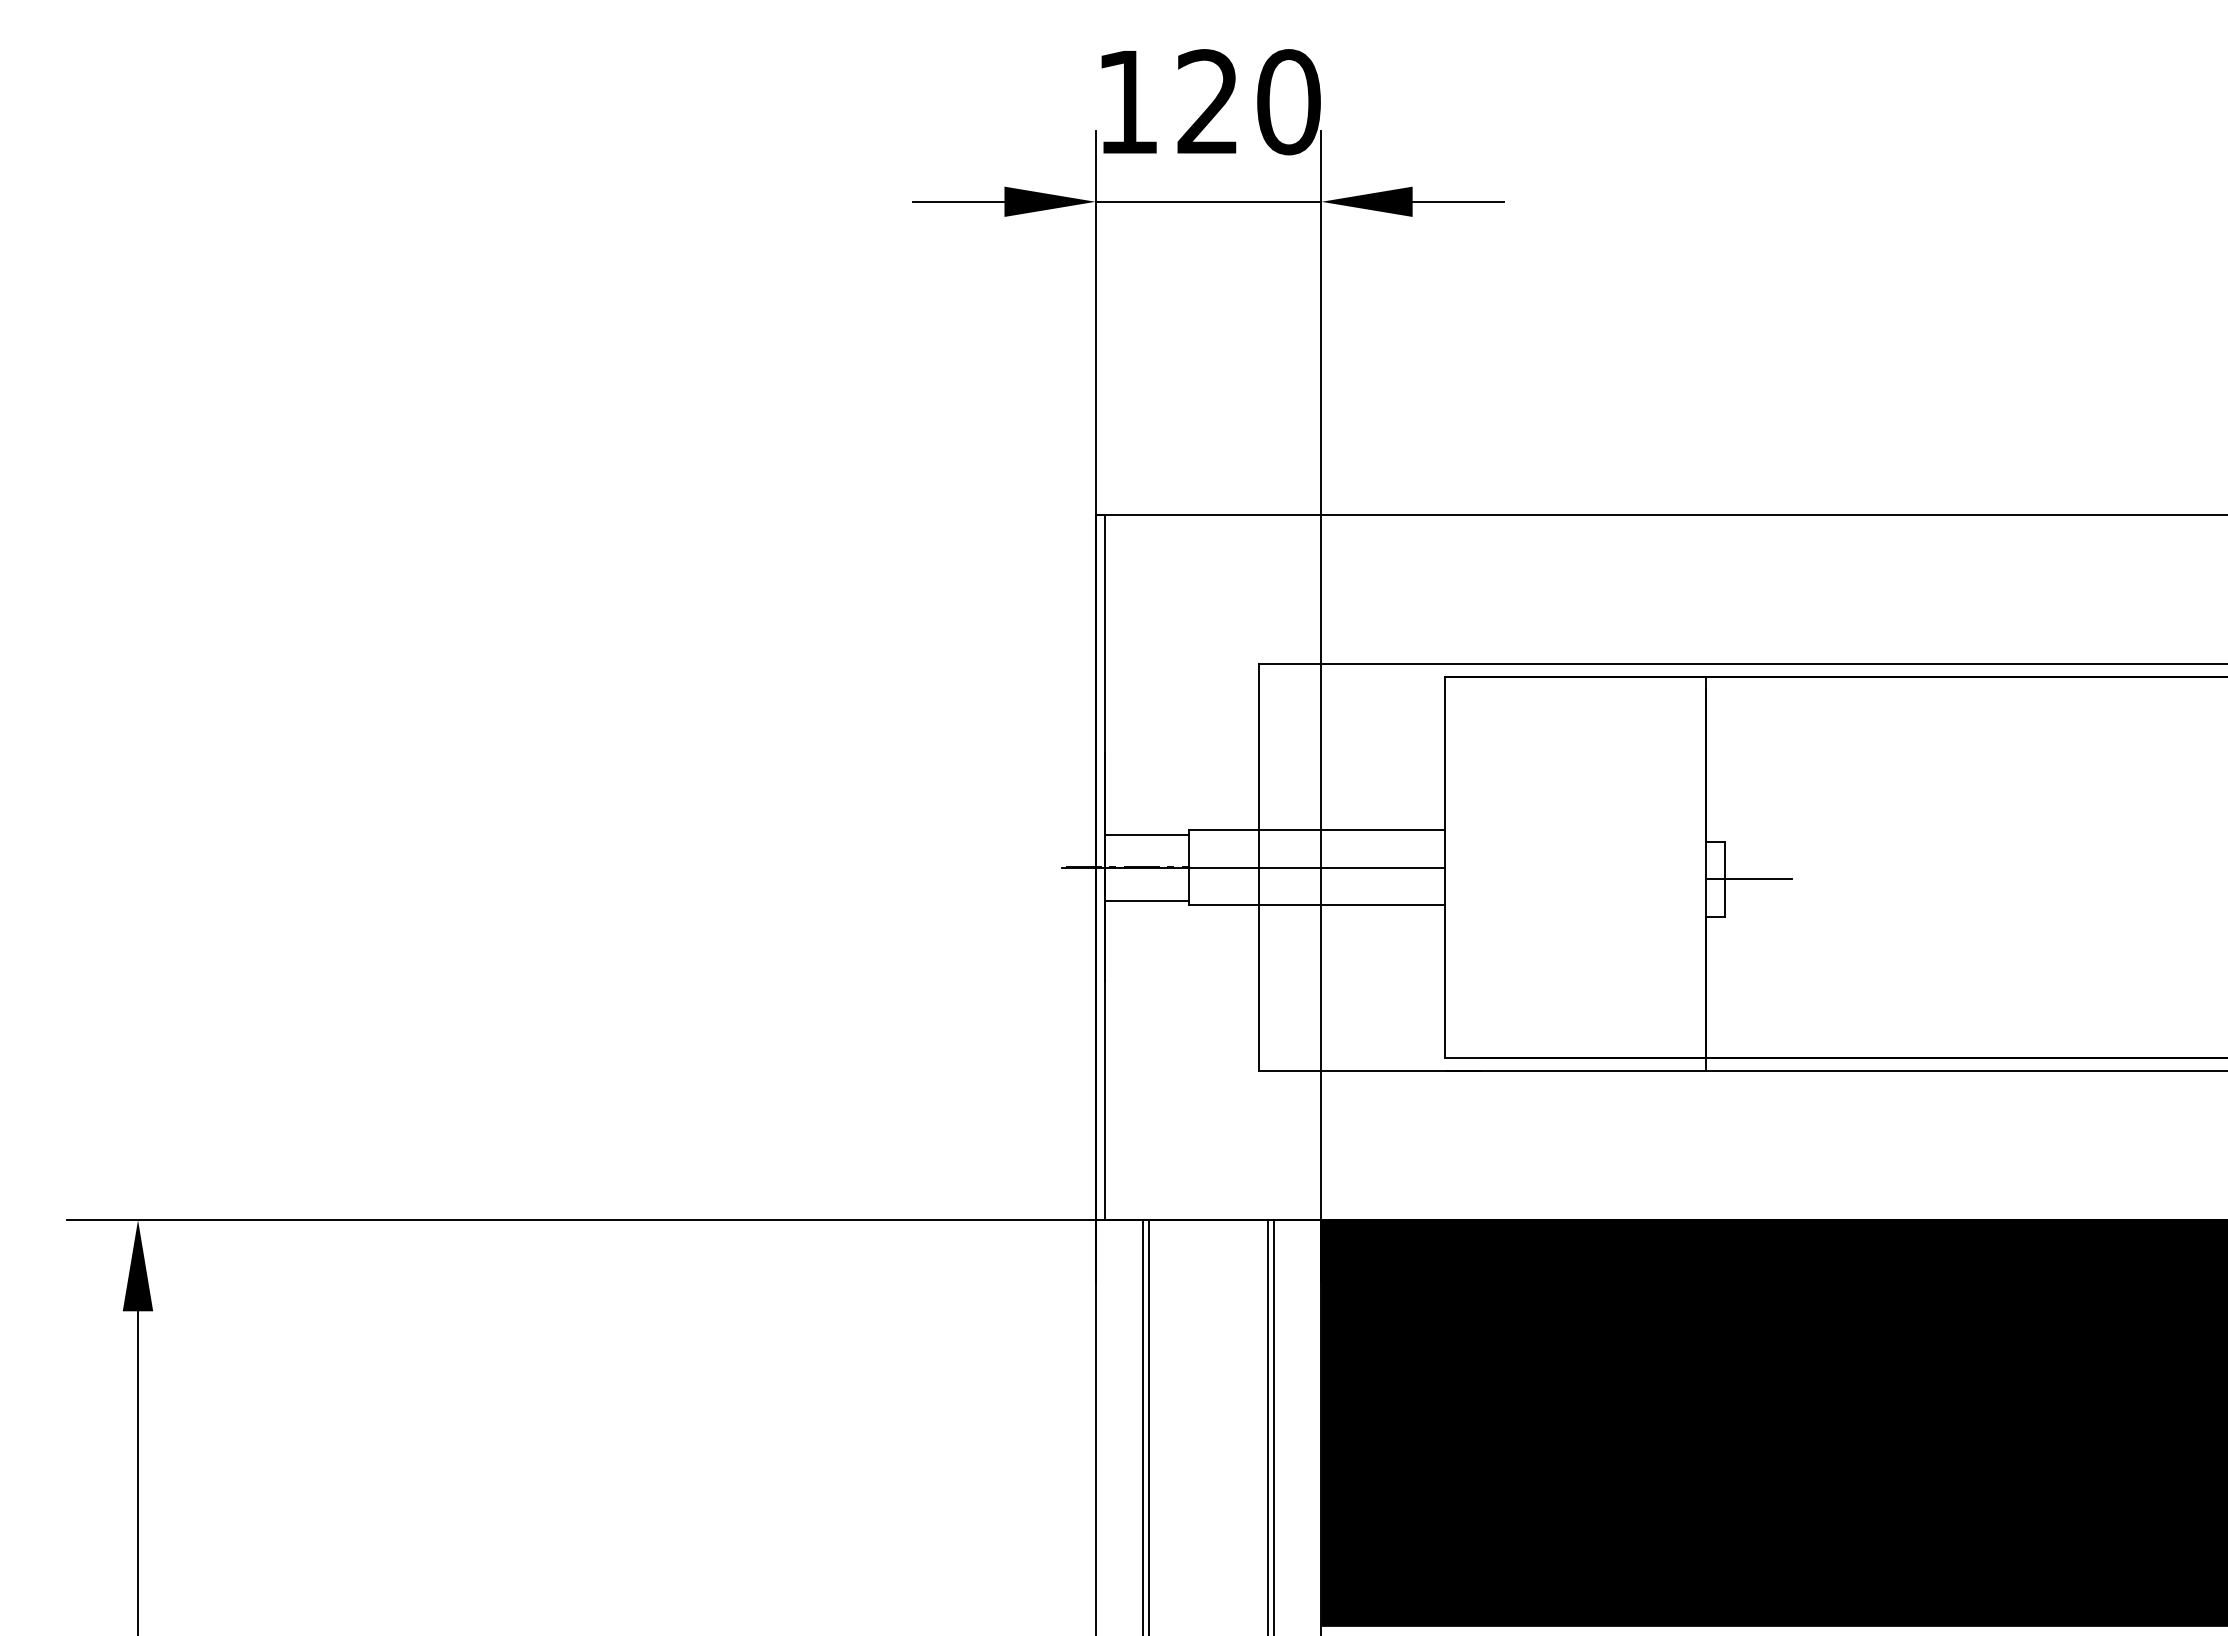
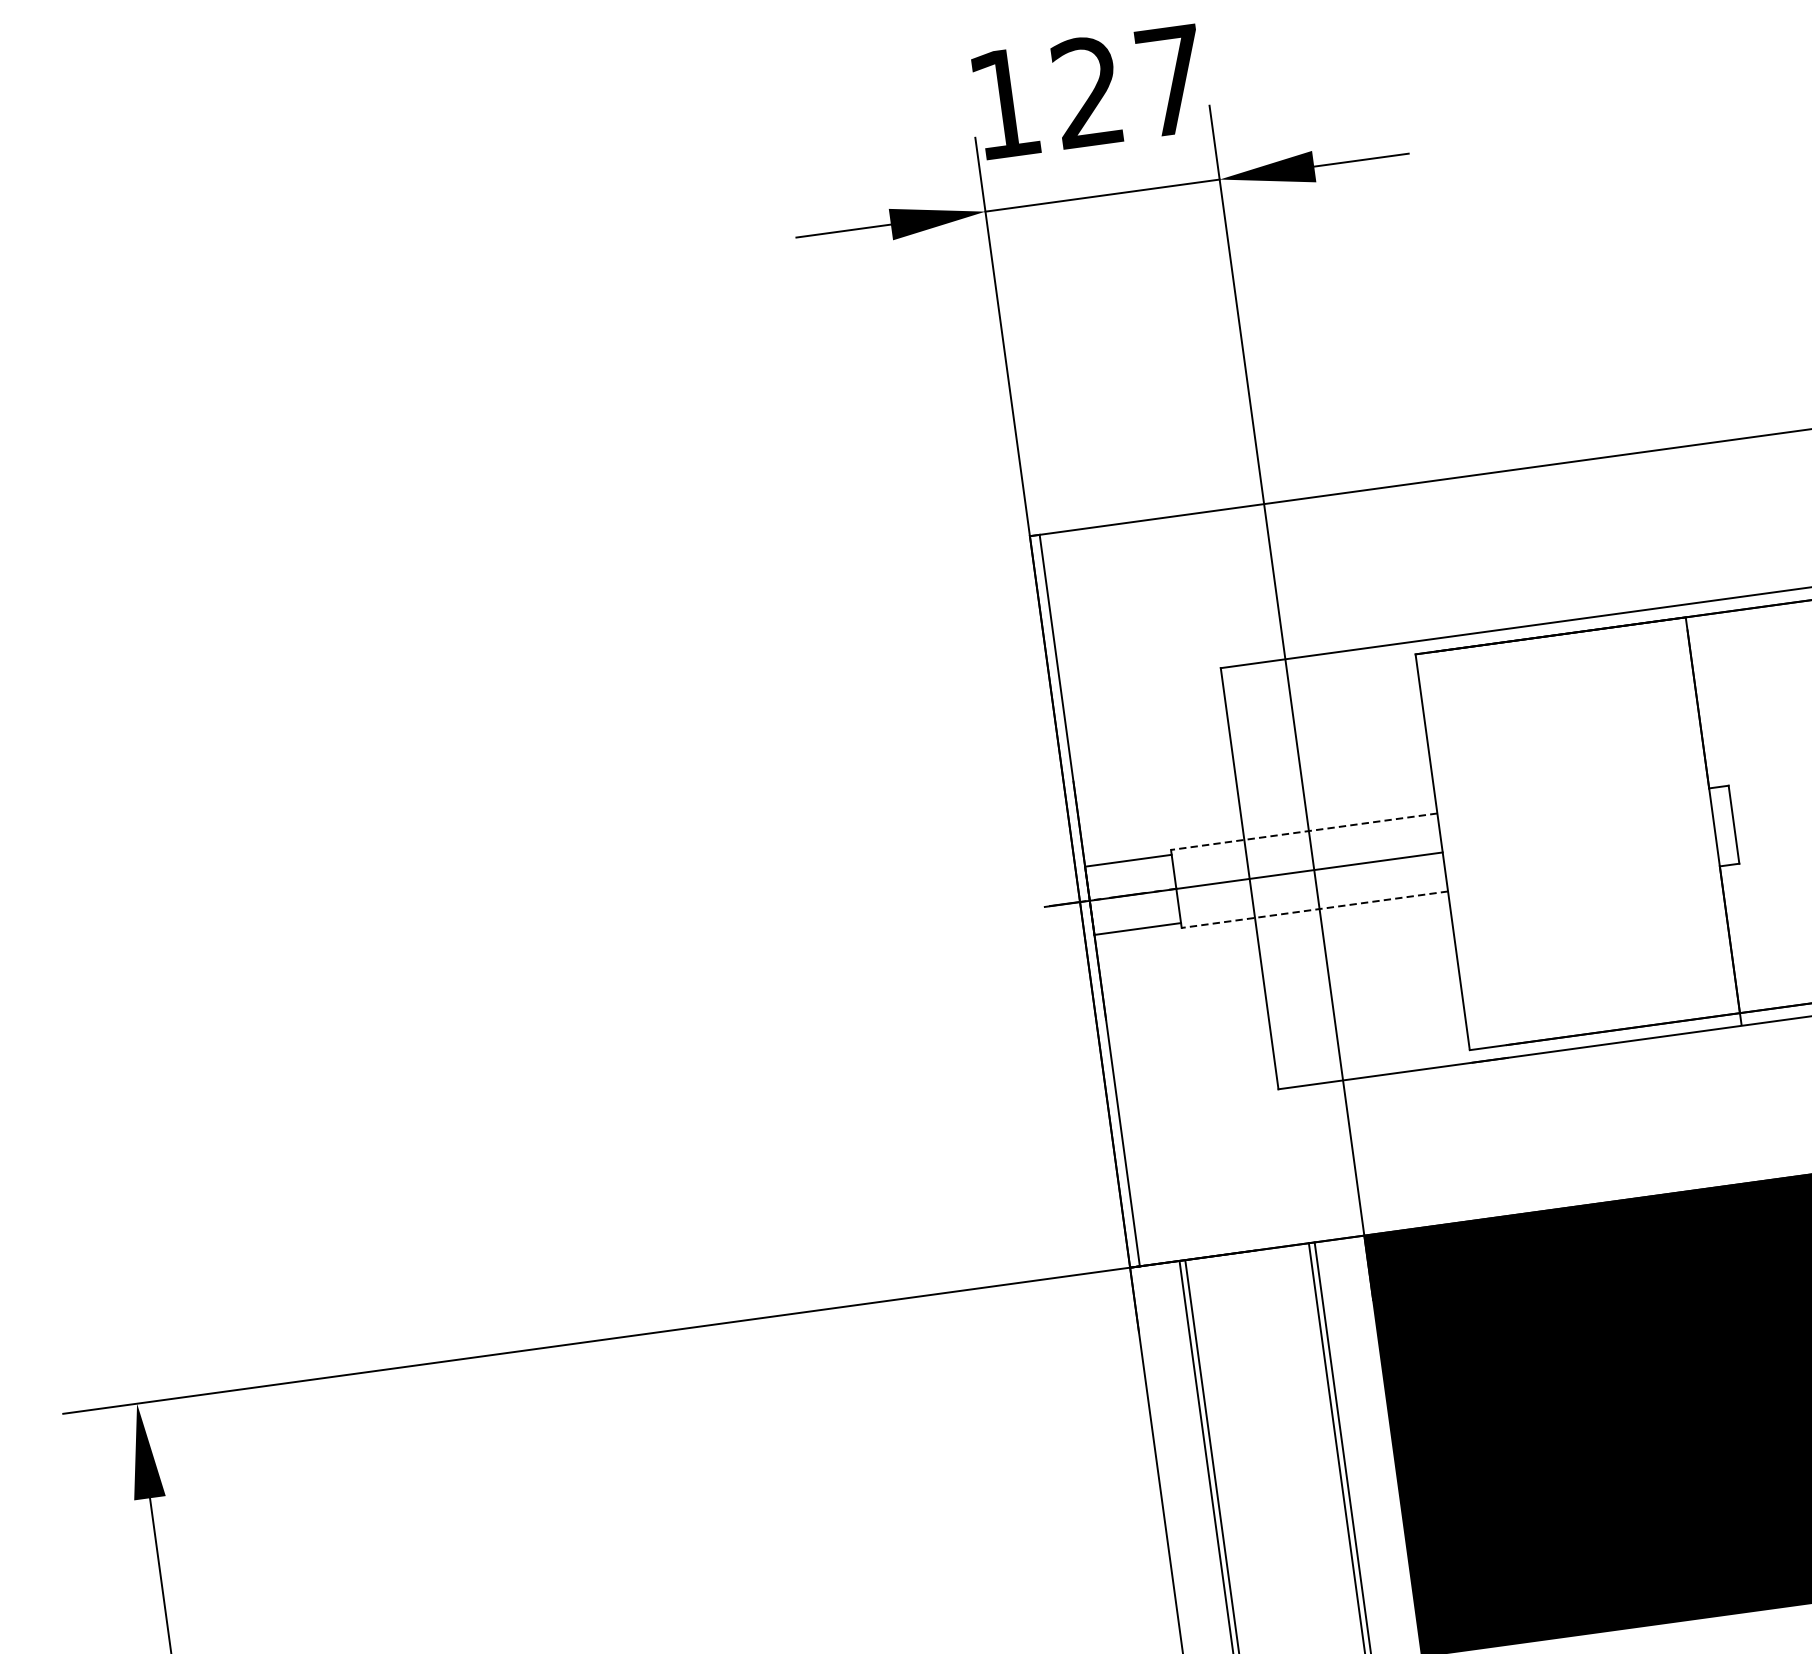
text: (1288, 102) -> (1171, 81), 120 -> 127
line: (1316, 830) -> (1303, 832), solid -> dashed
line: (1748, 879) -> (1758, 821), removed
line: (1316, 905) -> (1314, 910), solid -> dashed

